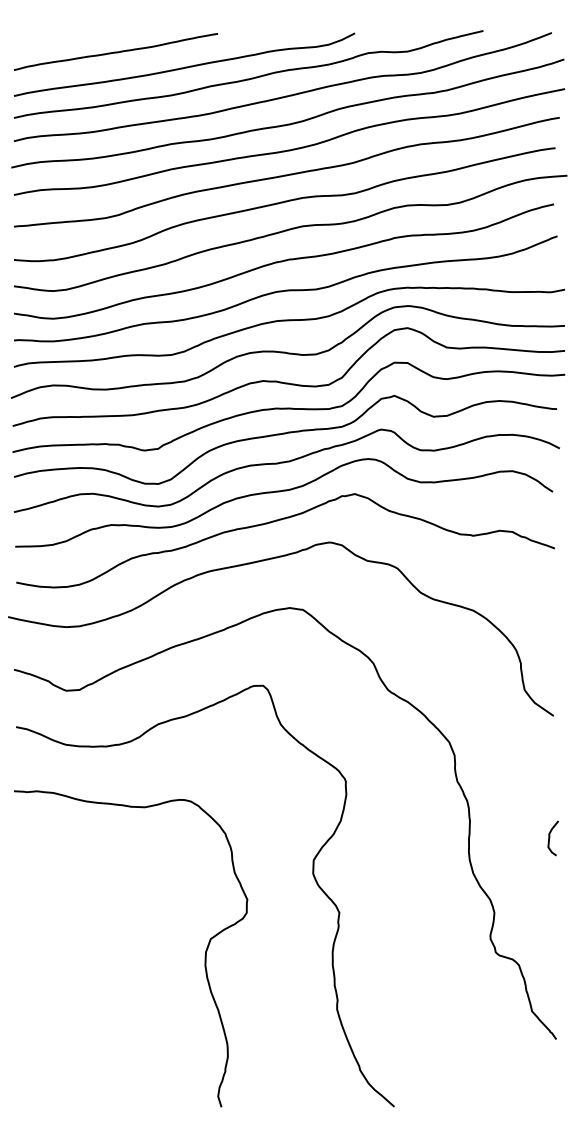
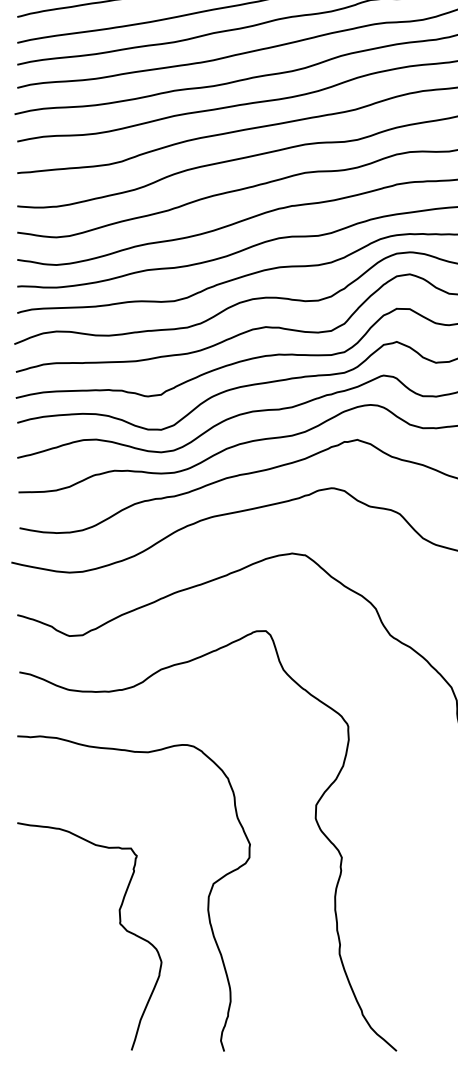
curve: (116, 979) -> (119, 924), added

